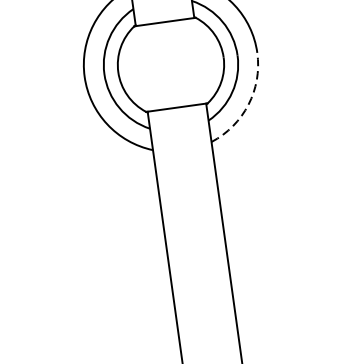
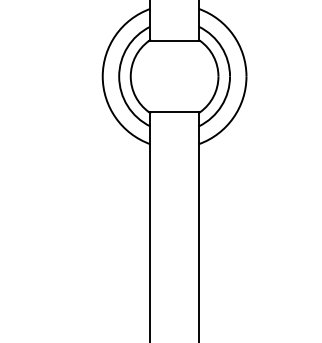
arc: (248, 104) -> (233, 117), dashed -> solid

